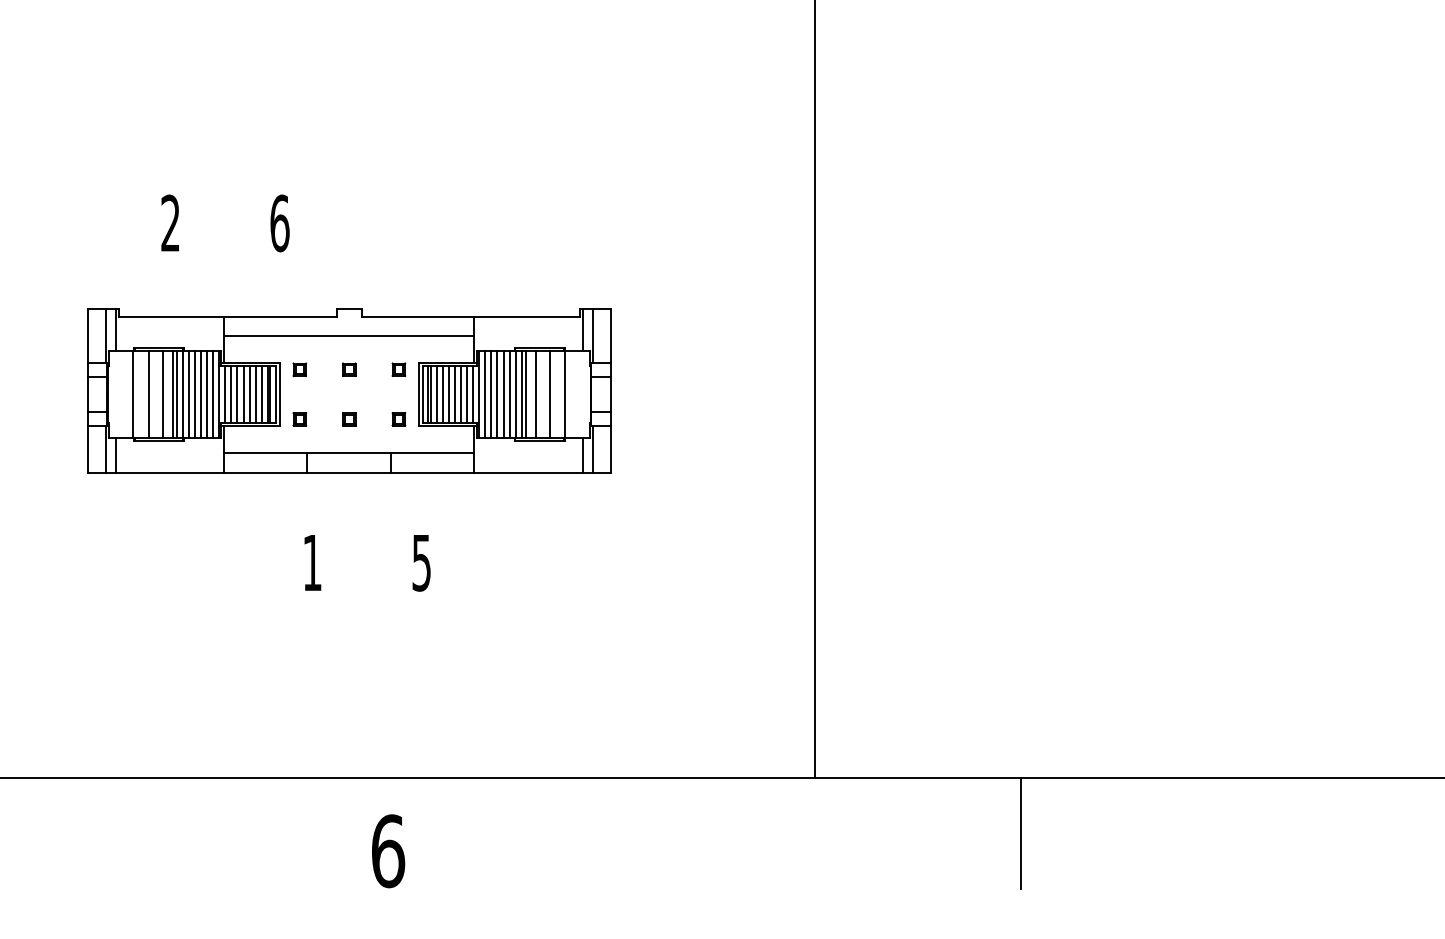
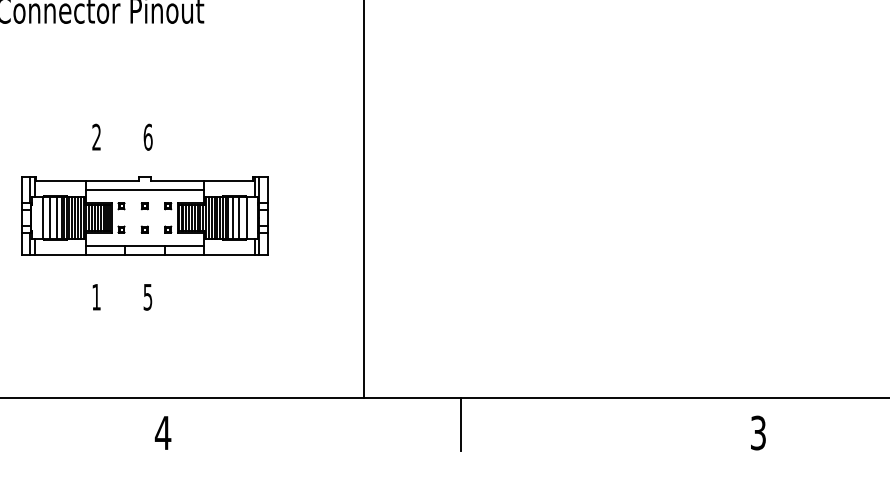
text: (225, 221) -> (122, 136), moved
text: (367, 563) -> (122, 297), moved
text: (386, 850) -> (162, 432), 6 -> 4

